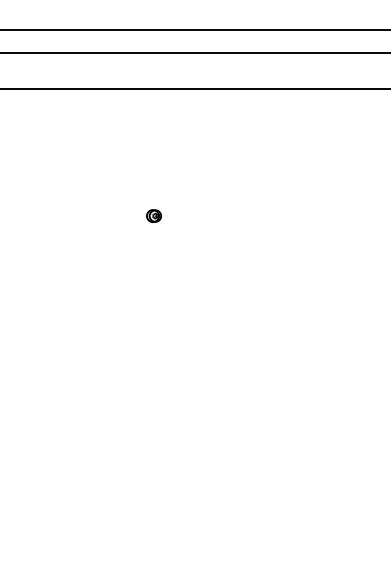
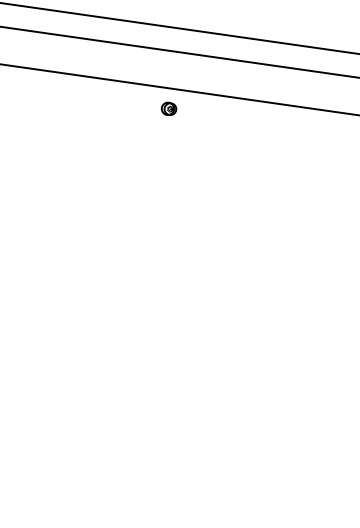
part: (153, 215) -> (168, 108), moved

